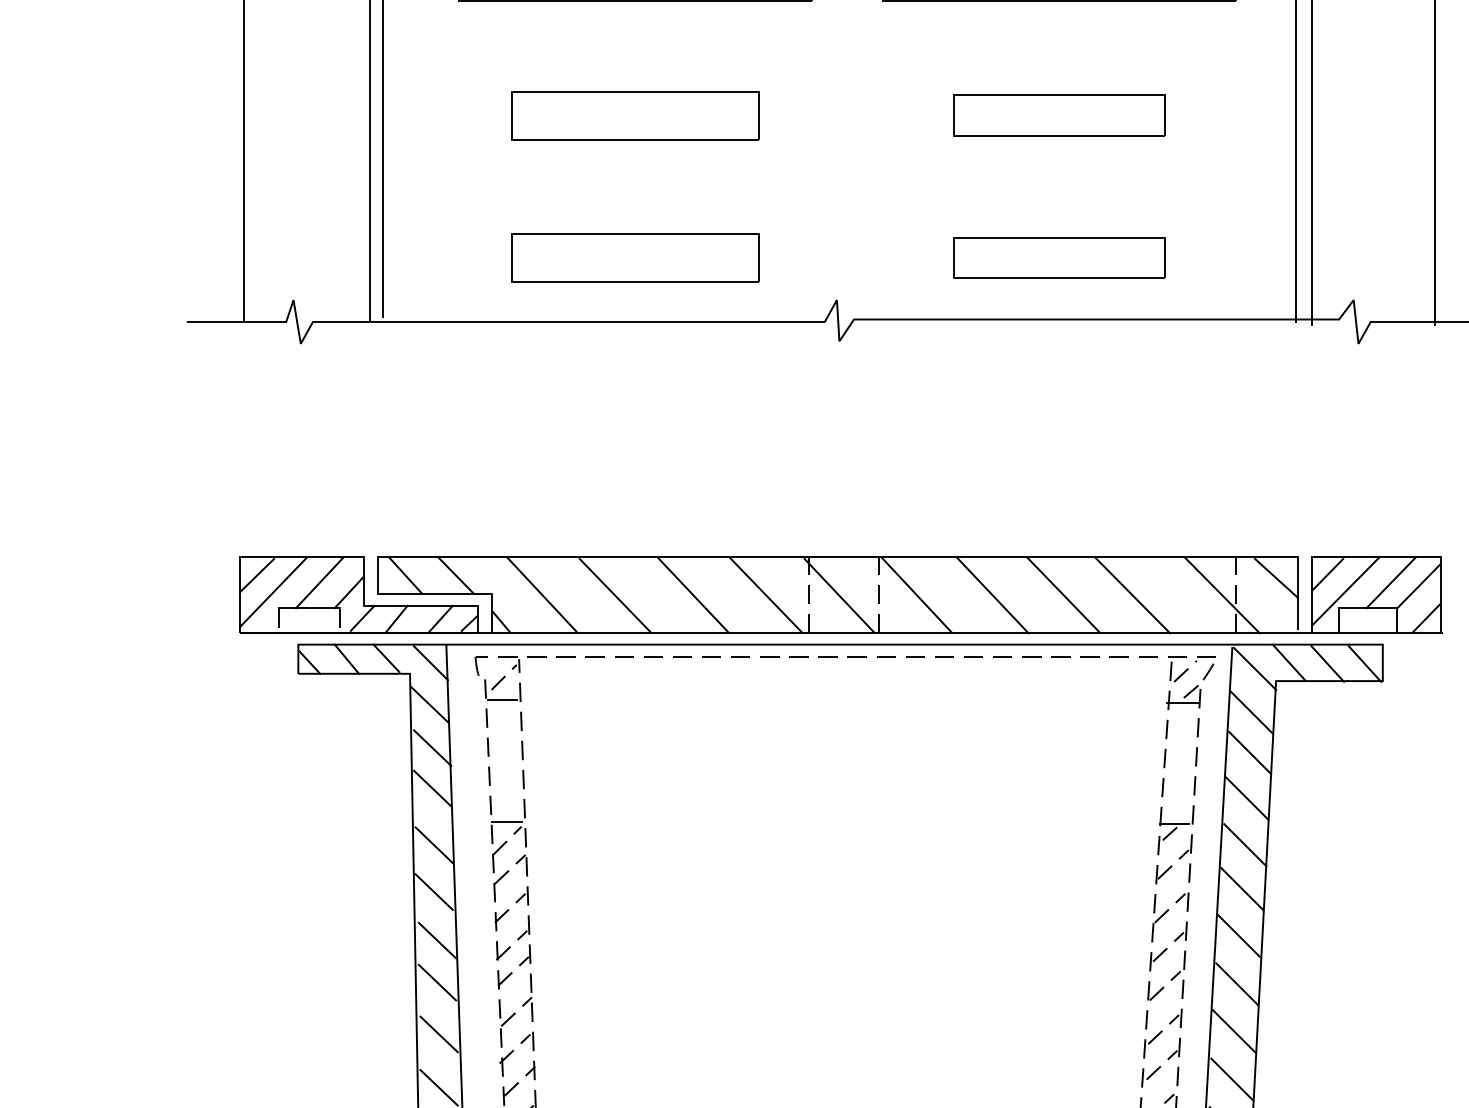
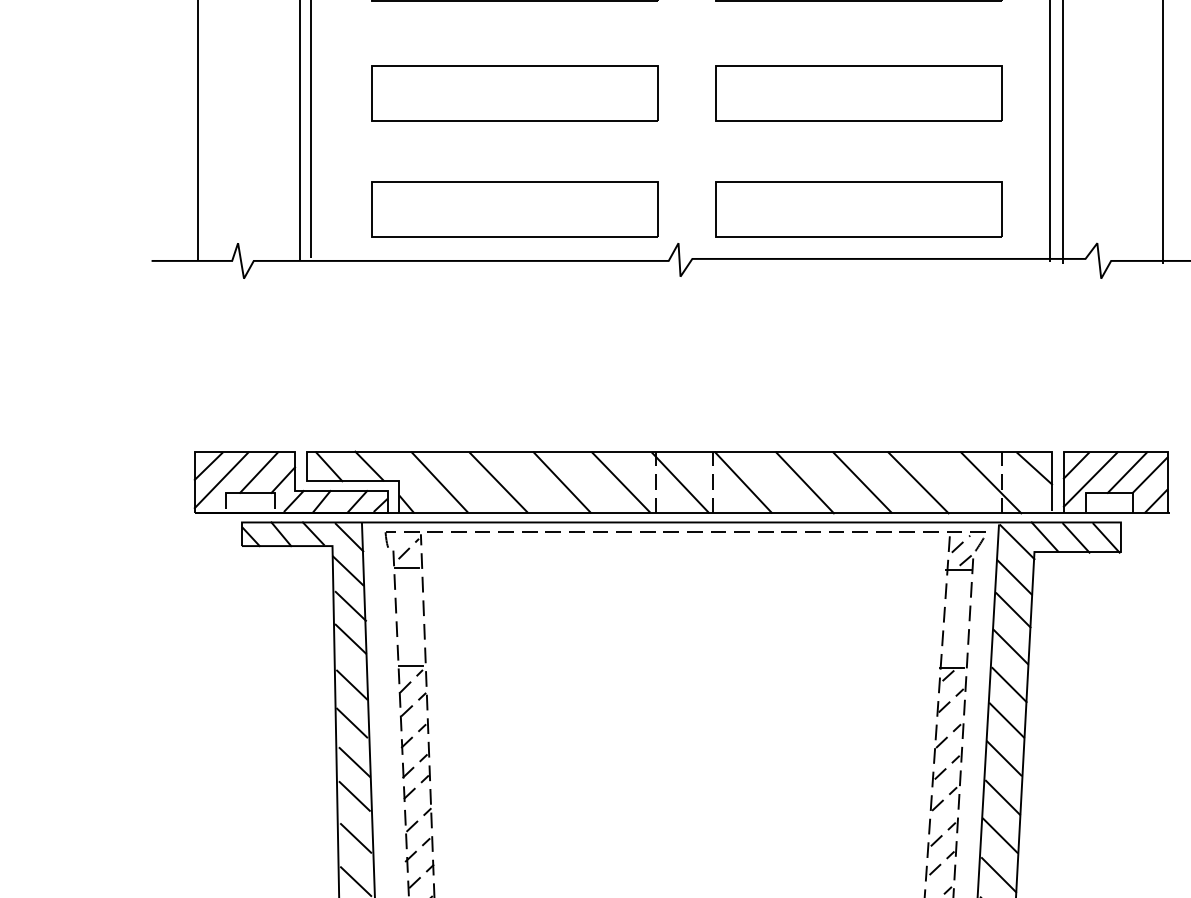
part: (635, 115) -> (515, 93), size x1.43
part: (1059, 115) -> (858, 93), size x1.67
part: (635, 257) -> (515, 208), size x1.43
part: (1059, 257) -> (858, 208), size x1.67

